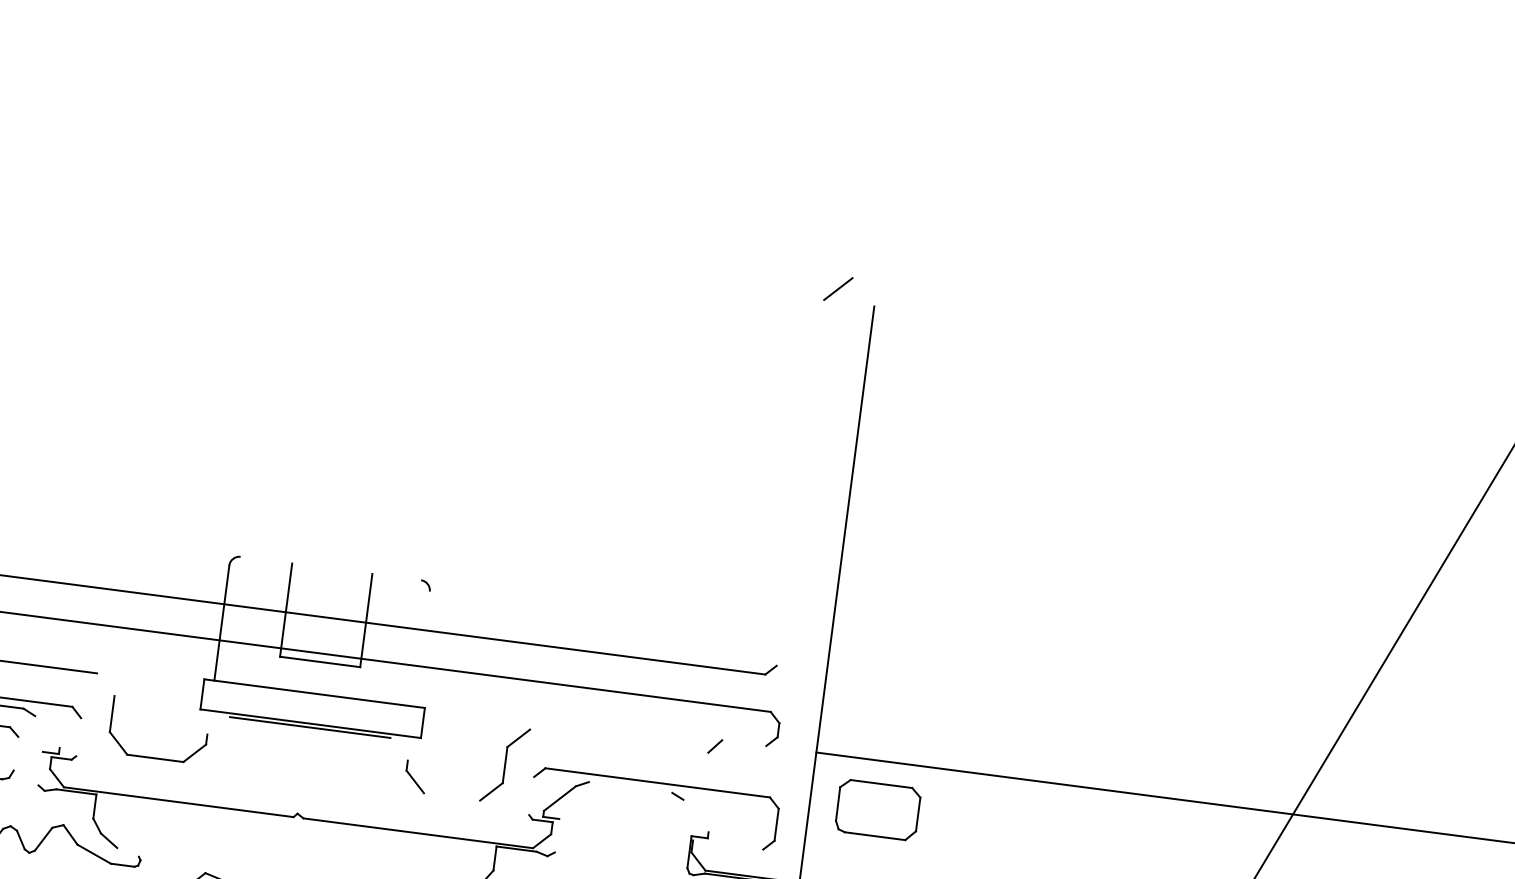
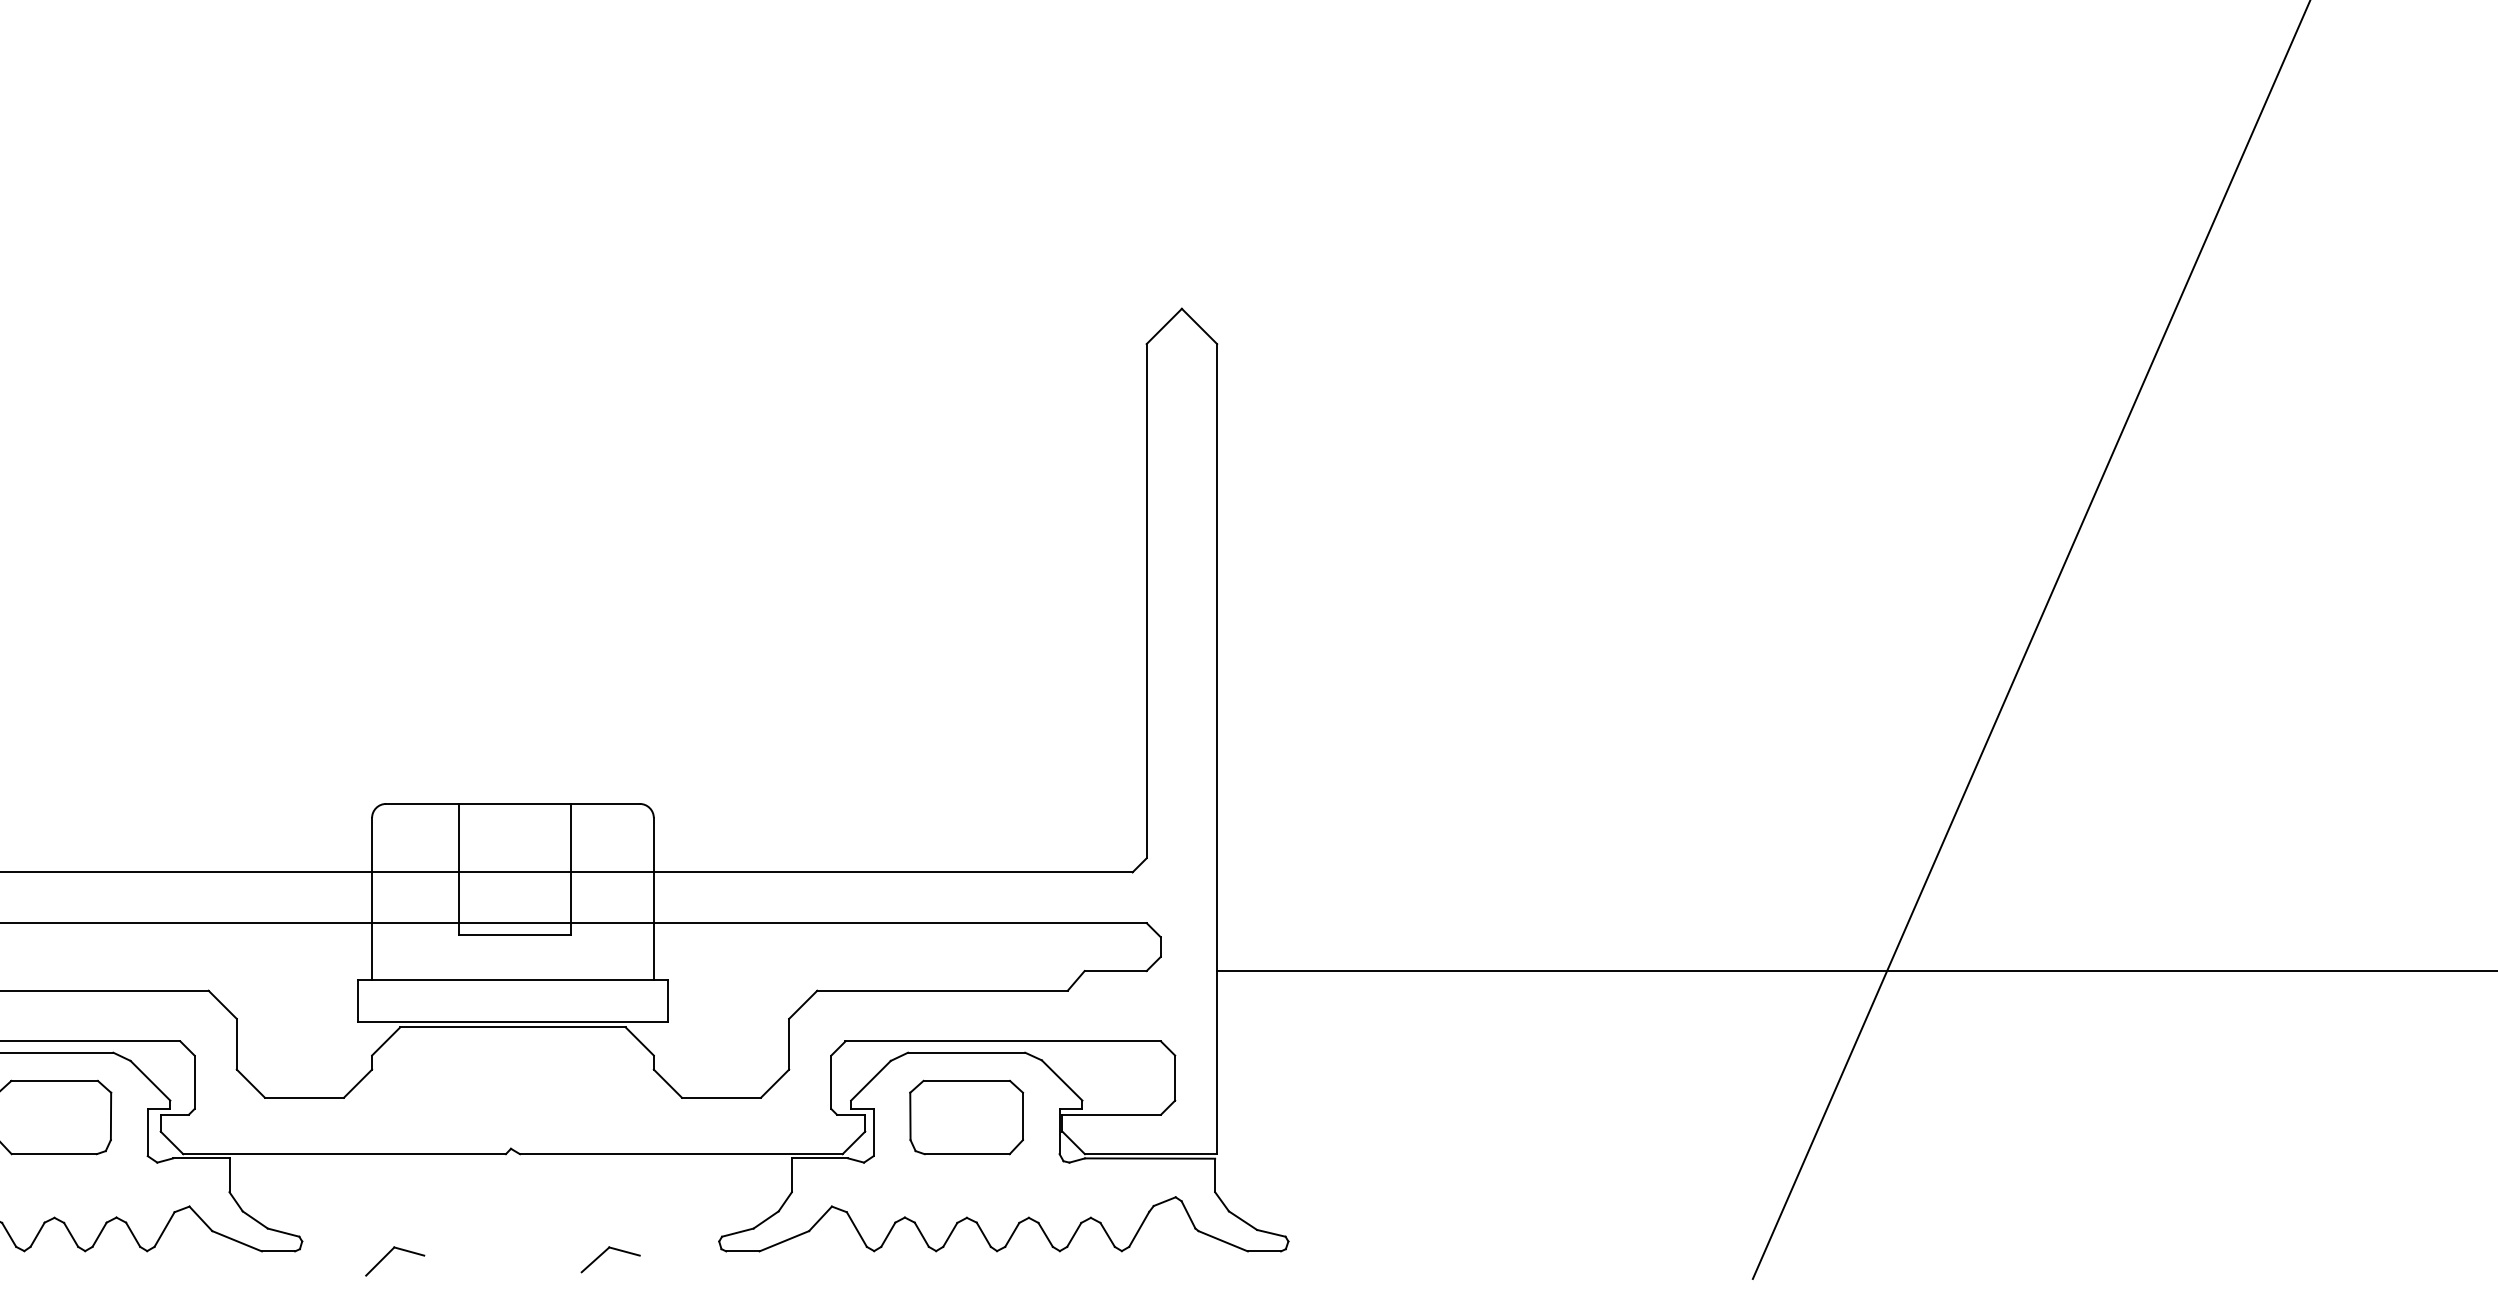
line: (863, 292) -> (1199, 326), added
line: (800, 483) -> (1146, 601), added
line: (330, 568) -> (512, 803), added
line: (422, 648) -> (653, 898), added
line: (105, 684) -> (222, 1004), added
line: (218, 725) -> (386, 1041), added
line: (47, 731) -> (150, 1080), added
line: (78, 737) -> (194, 1082), added
line: (619, 740) -> (942, 990), added
line: (744, 743) -> (1115, 971), added
line: (398, 749) -> (639, 1041), added
line: (15, 753) -> (110, 1116), added
line: (40, 768) -> (147, 1132), added
line: (630, 787) -> (966, 1052), added
line: (452, 796) -> (721, 1097), added
line: (531, 796) -> (831, 1082), added
part: (877, 810) -> (966, 1117), moved
line: (695, 816) -> (1061, 1080), added
line: (557, 835) -> (873, 1132), added
line: (727, 844) -> (1111, 1114), added
line: (128, 852) -> (283, 1232), added

